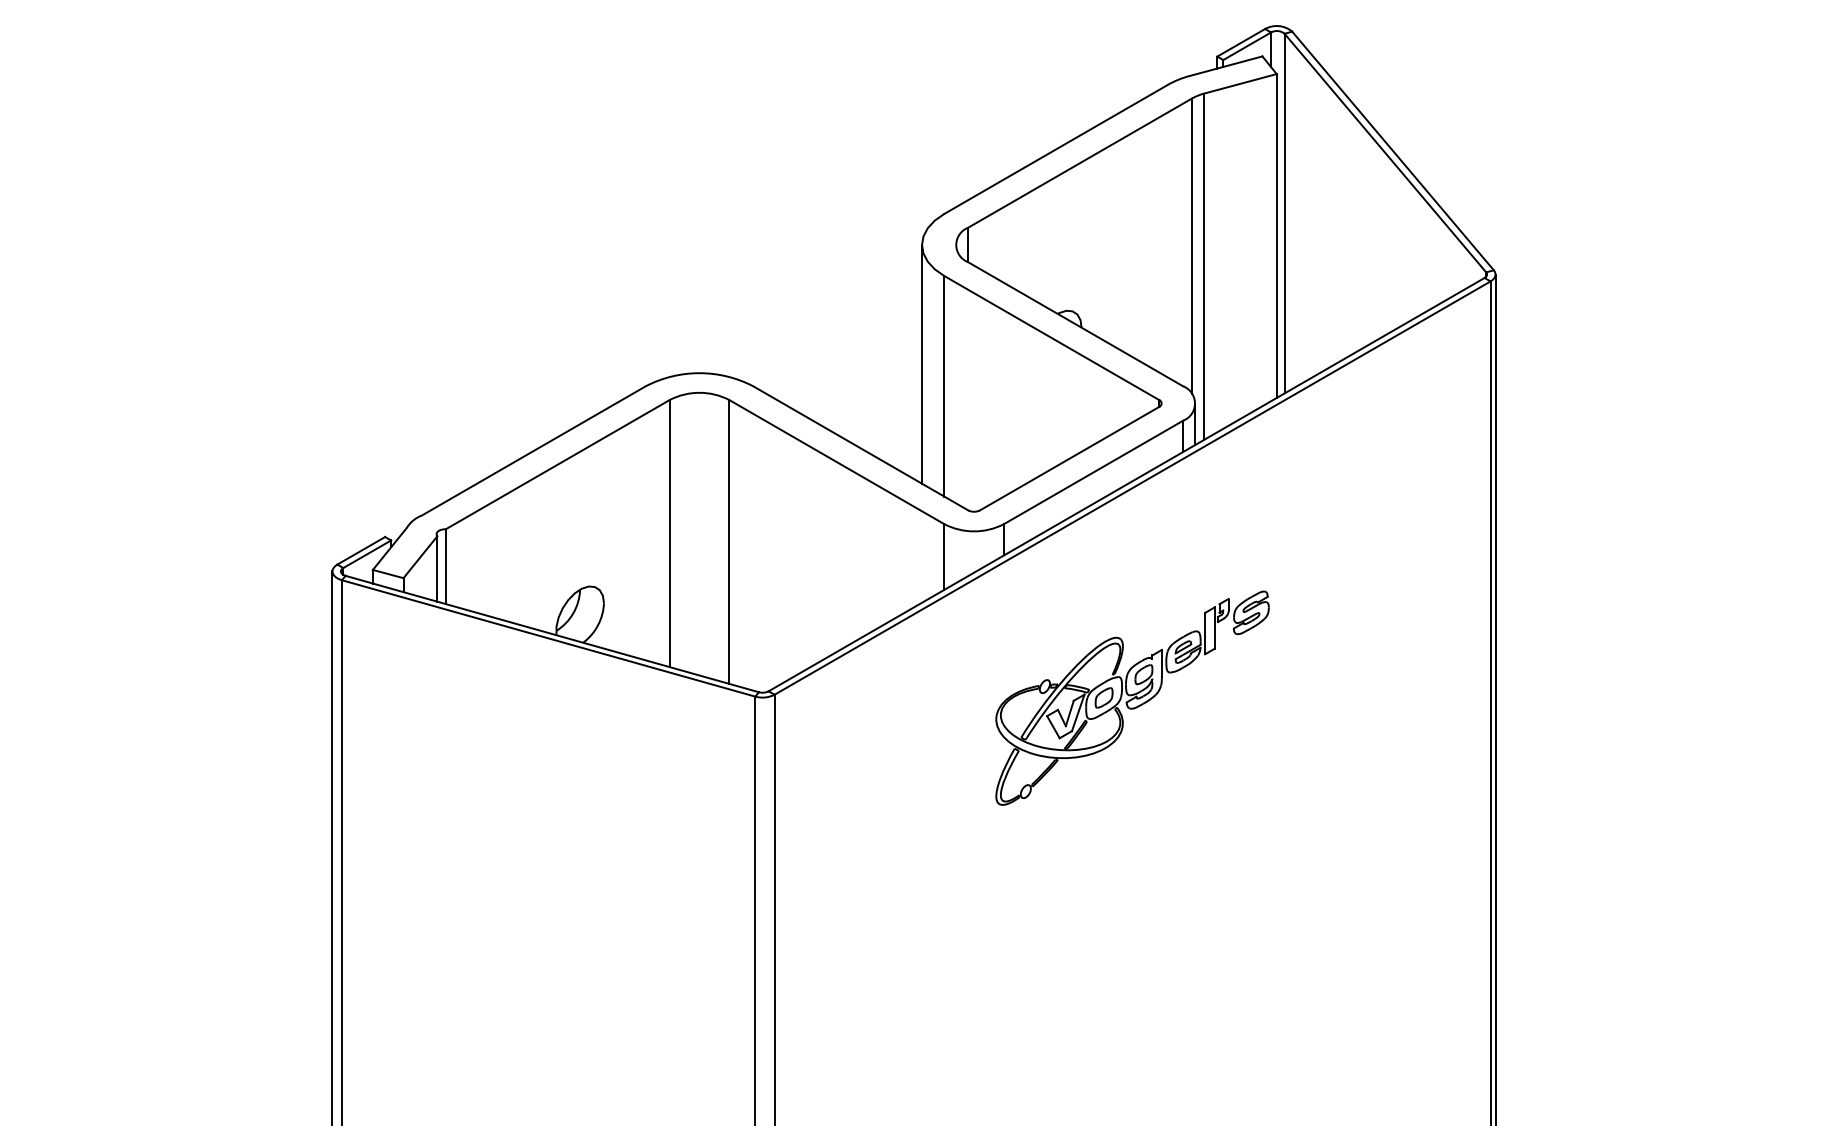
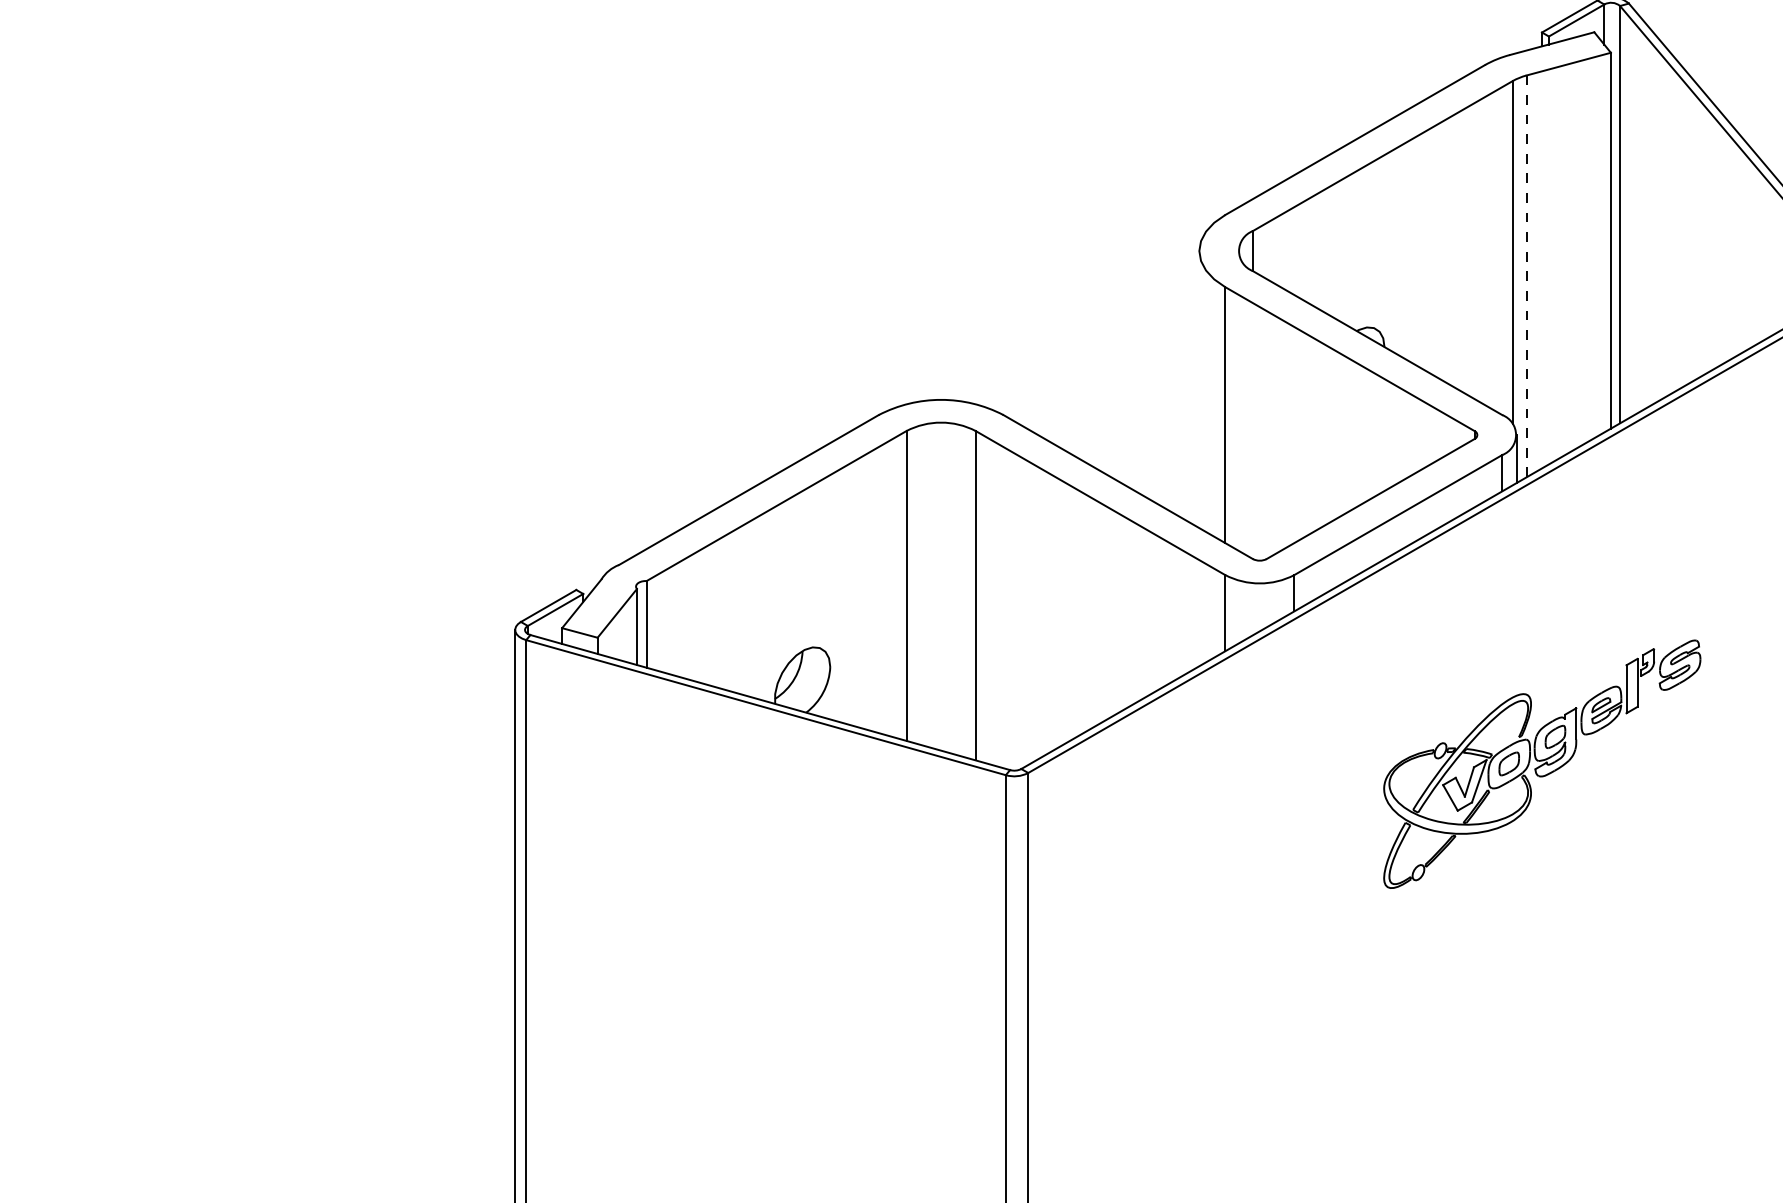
line: (1204, 267) -> (1527, 277), solid -> dashed
line: (922, 363) -> (1199, 388), removed
part: (1132, 697) -> (1542, 763), moved

